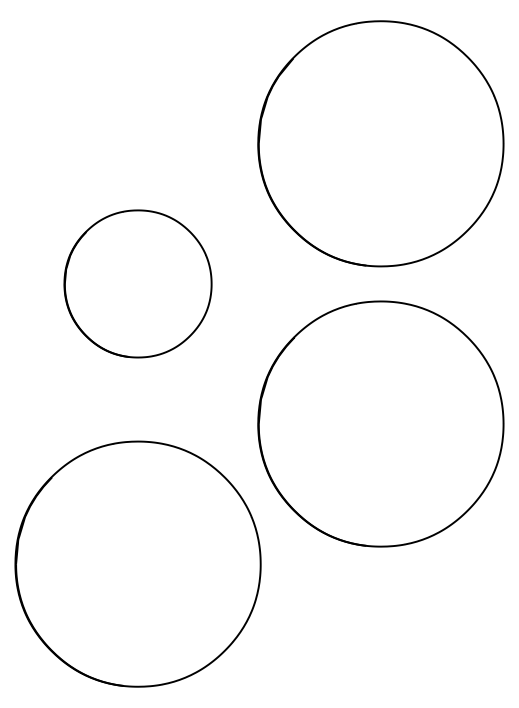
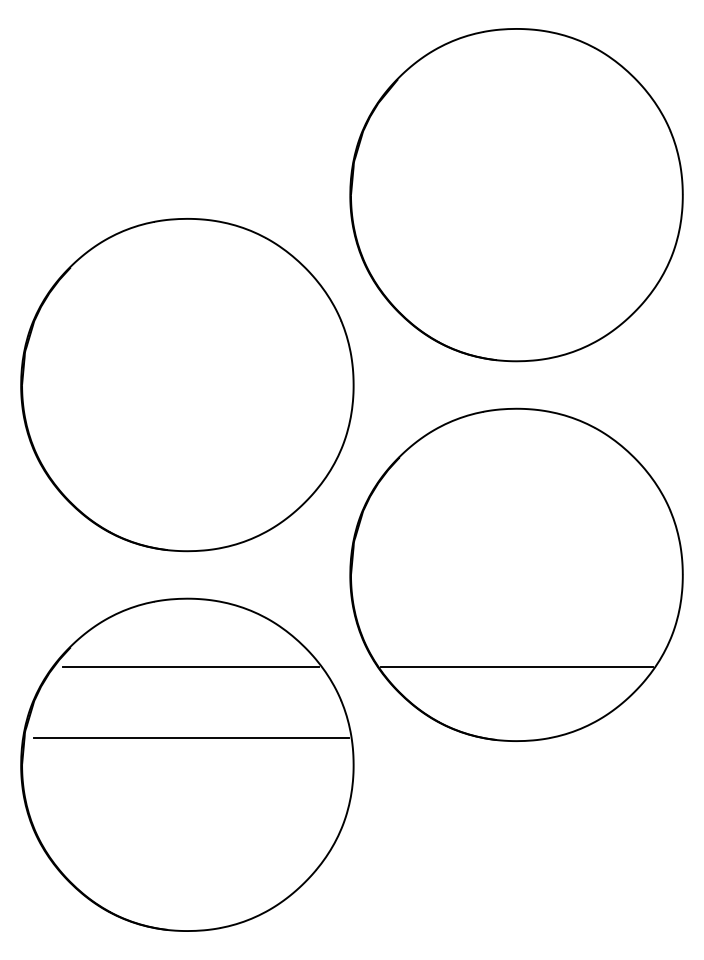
part: (137, 283) -> (186, 384), size x1.67
line: (140, 491) -> (190, 666), added
line: (380, 491) -> (516, 666), added
line: (140, 544) -> (190, 738), added

